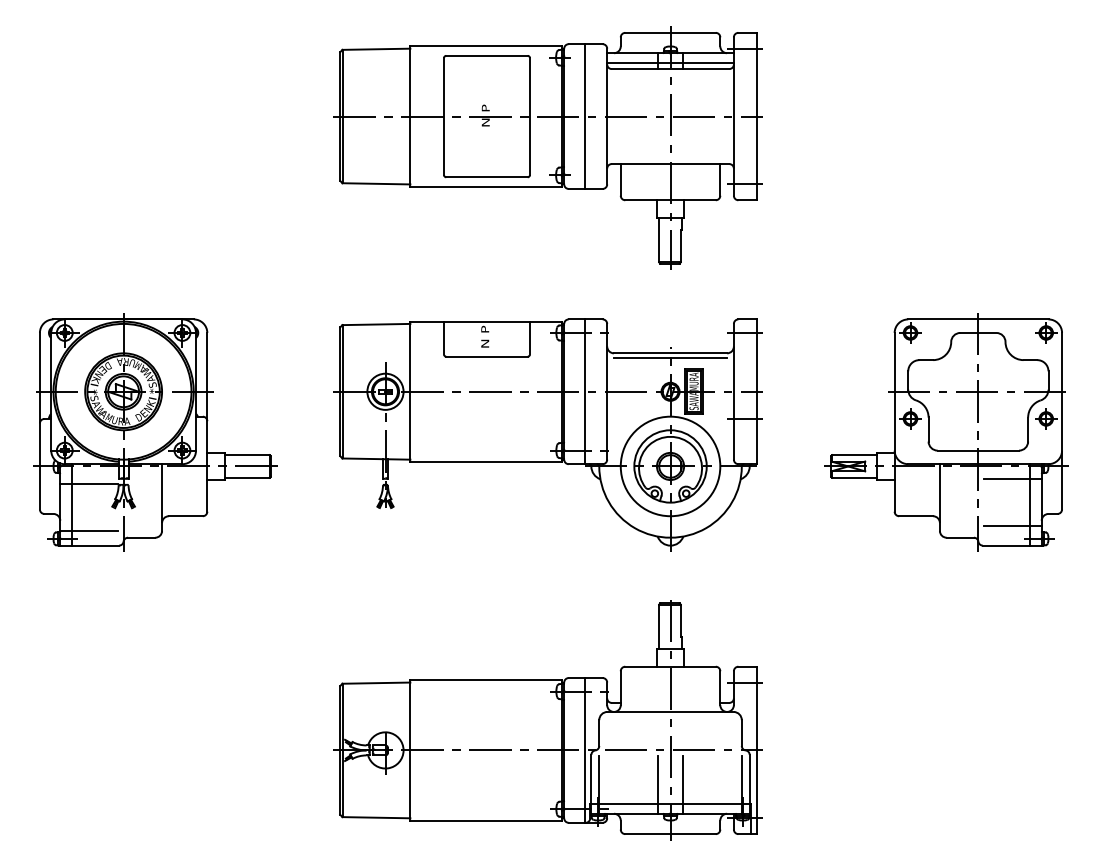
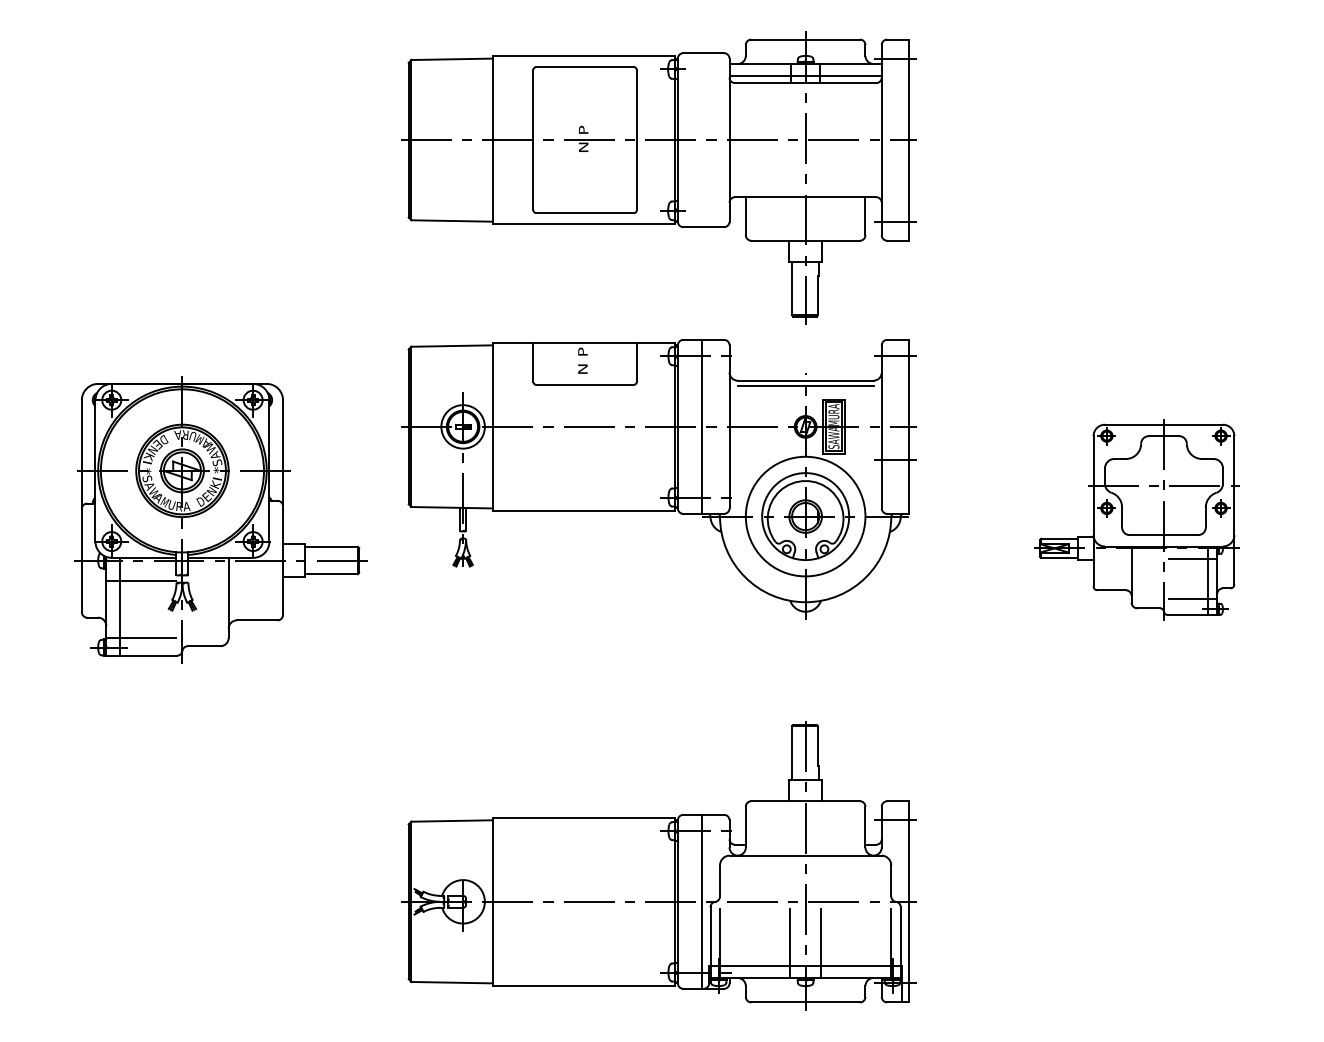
line: (584, 116) -> (702, 140), removed
part: (155, 432) -> (220, 519), moved
part: (945, 432) -> (1136, 519), size x0.7
part: (548, 435) -> (658, 479), moved

